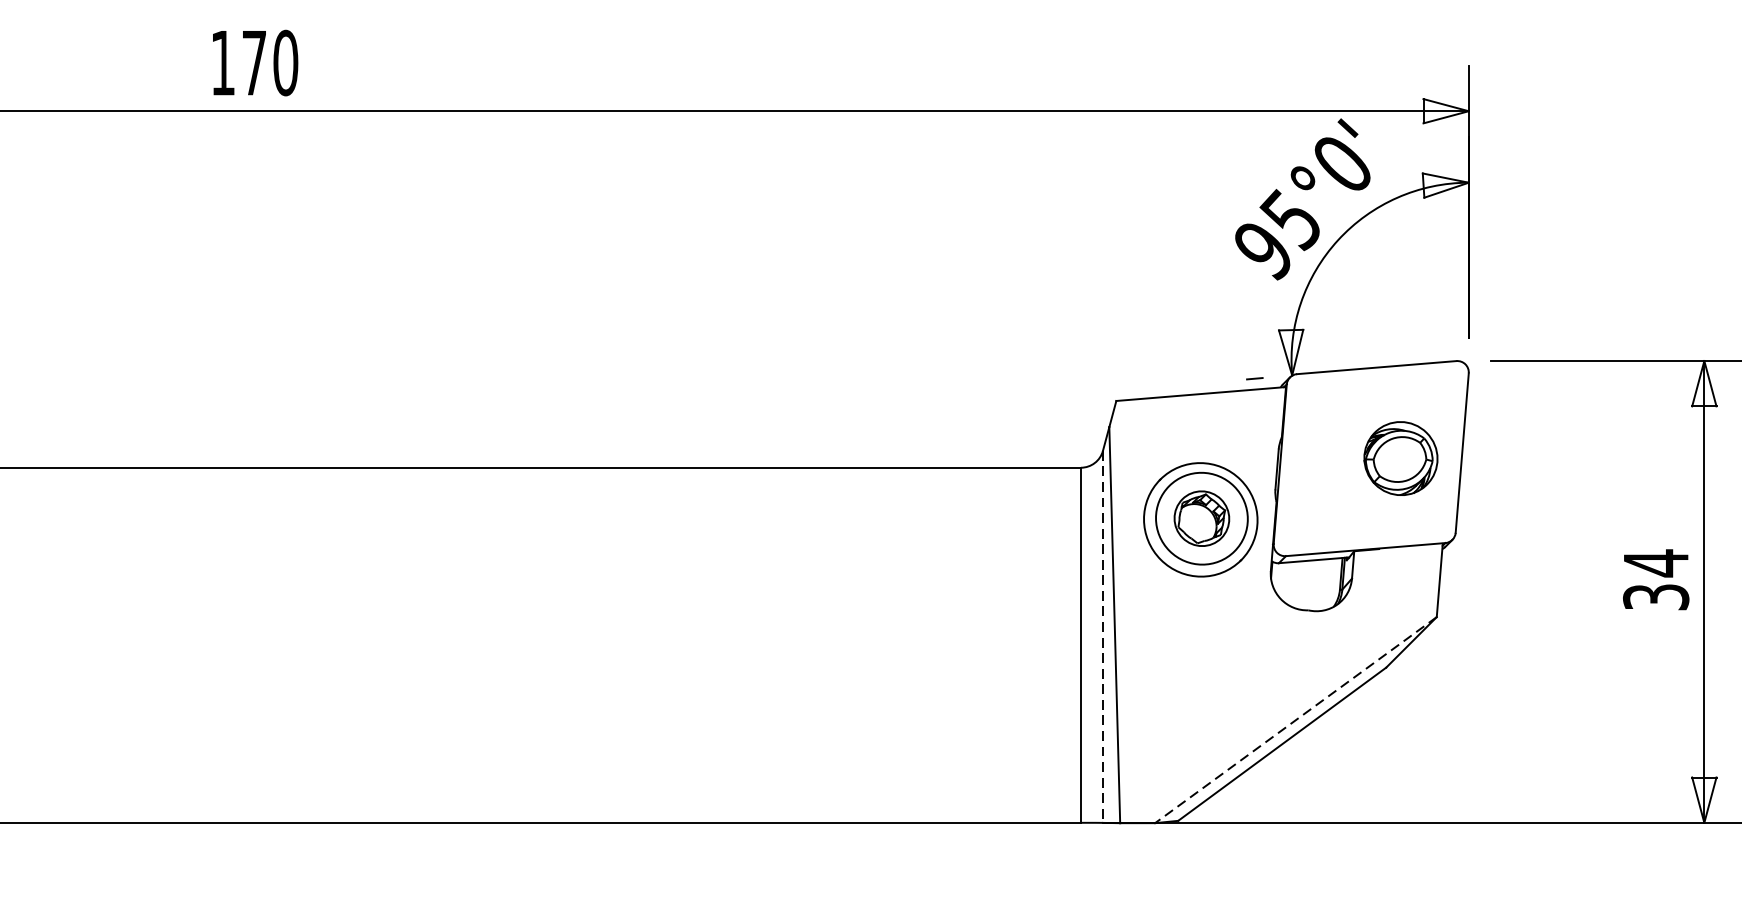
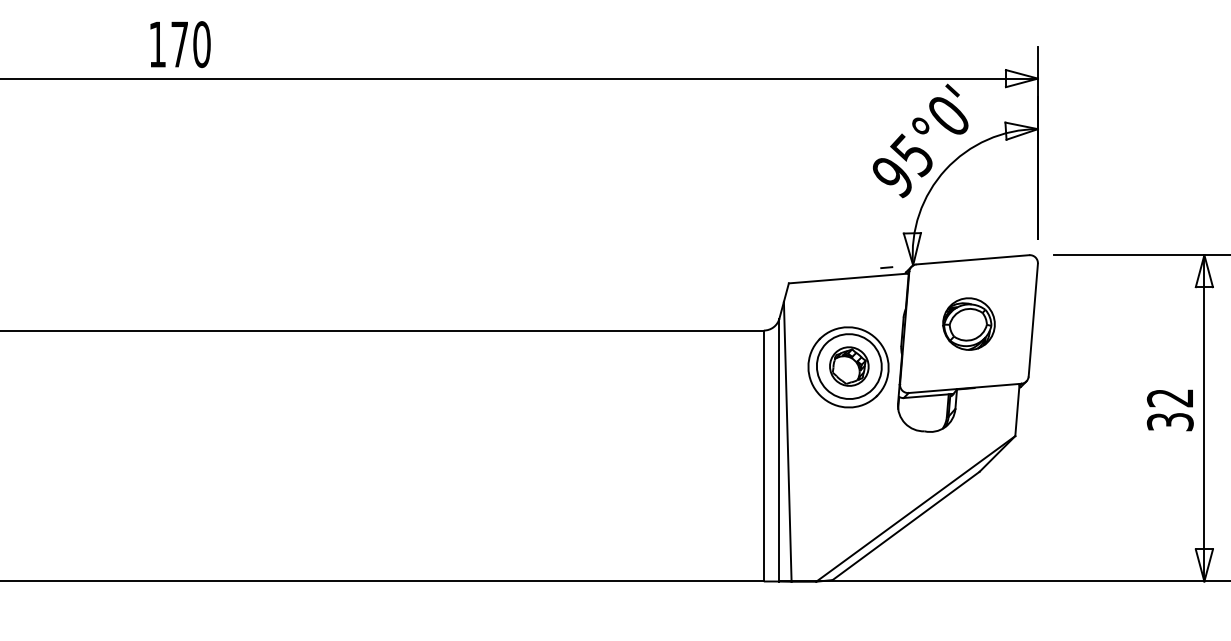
part: (1400, 457) -> (968, 323), moved
text: (1654, 563) -> (1169, 398), 34 -> 32
line: (1103, 637) -> (779, 450), dashed -> solid
line: (1295, 720) -> (915, 509), dashed -> solid

